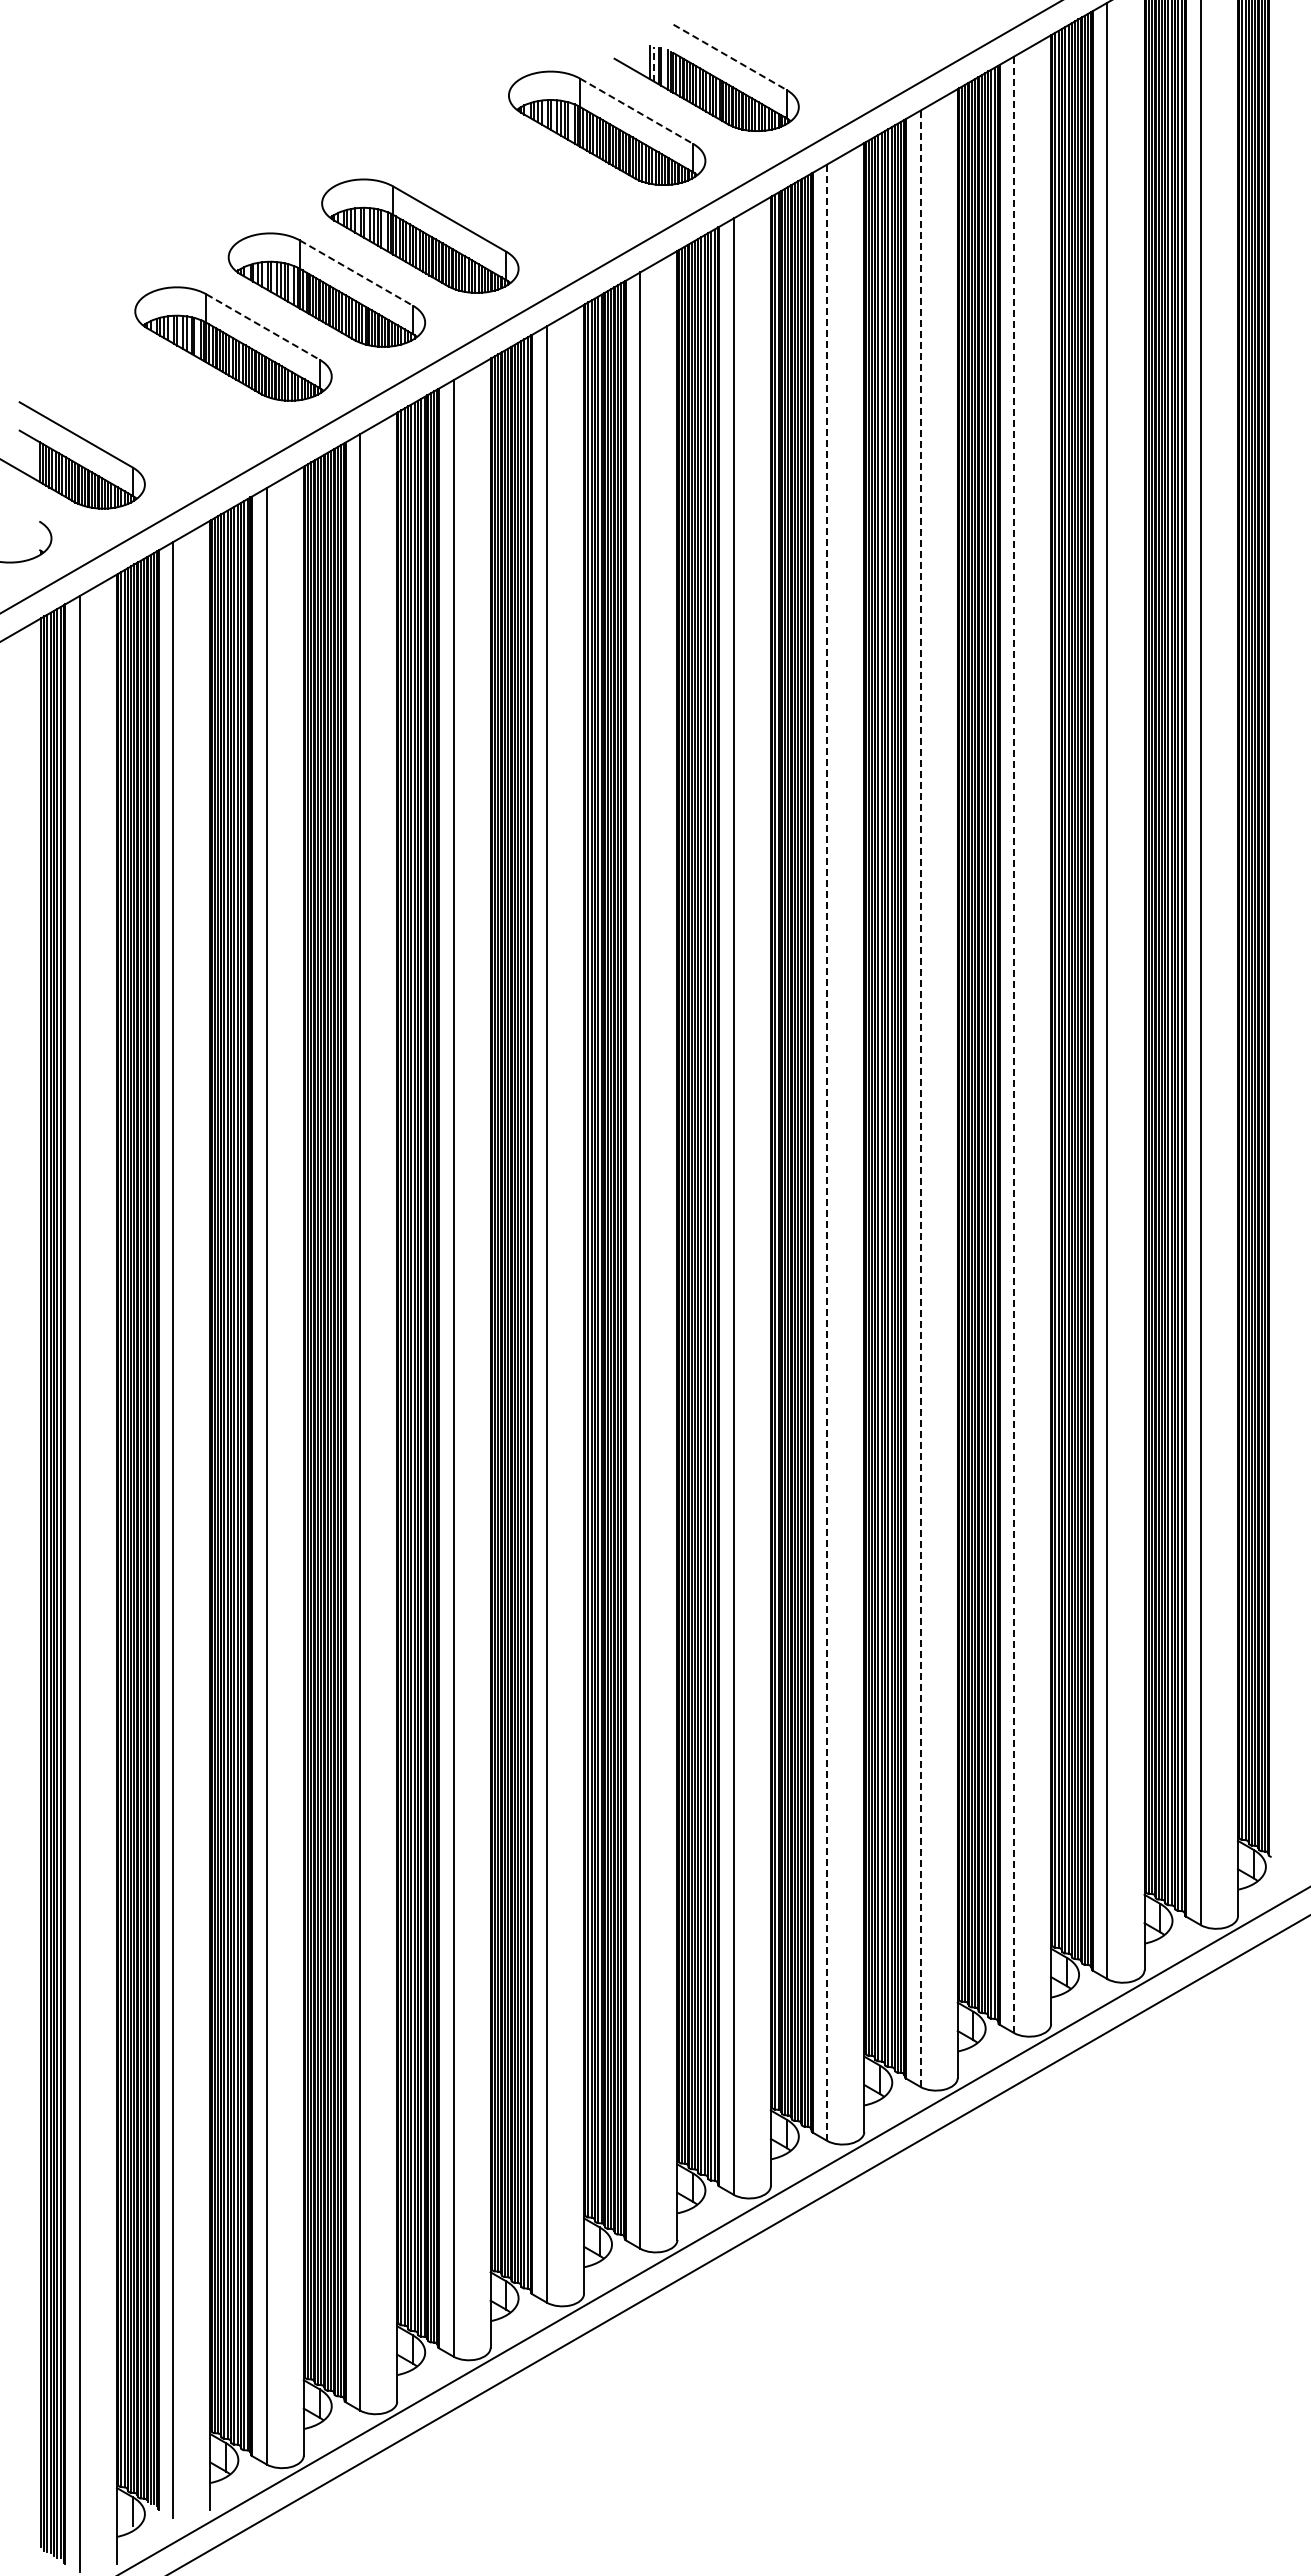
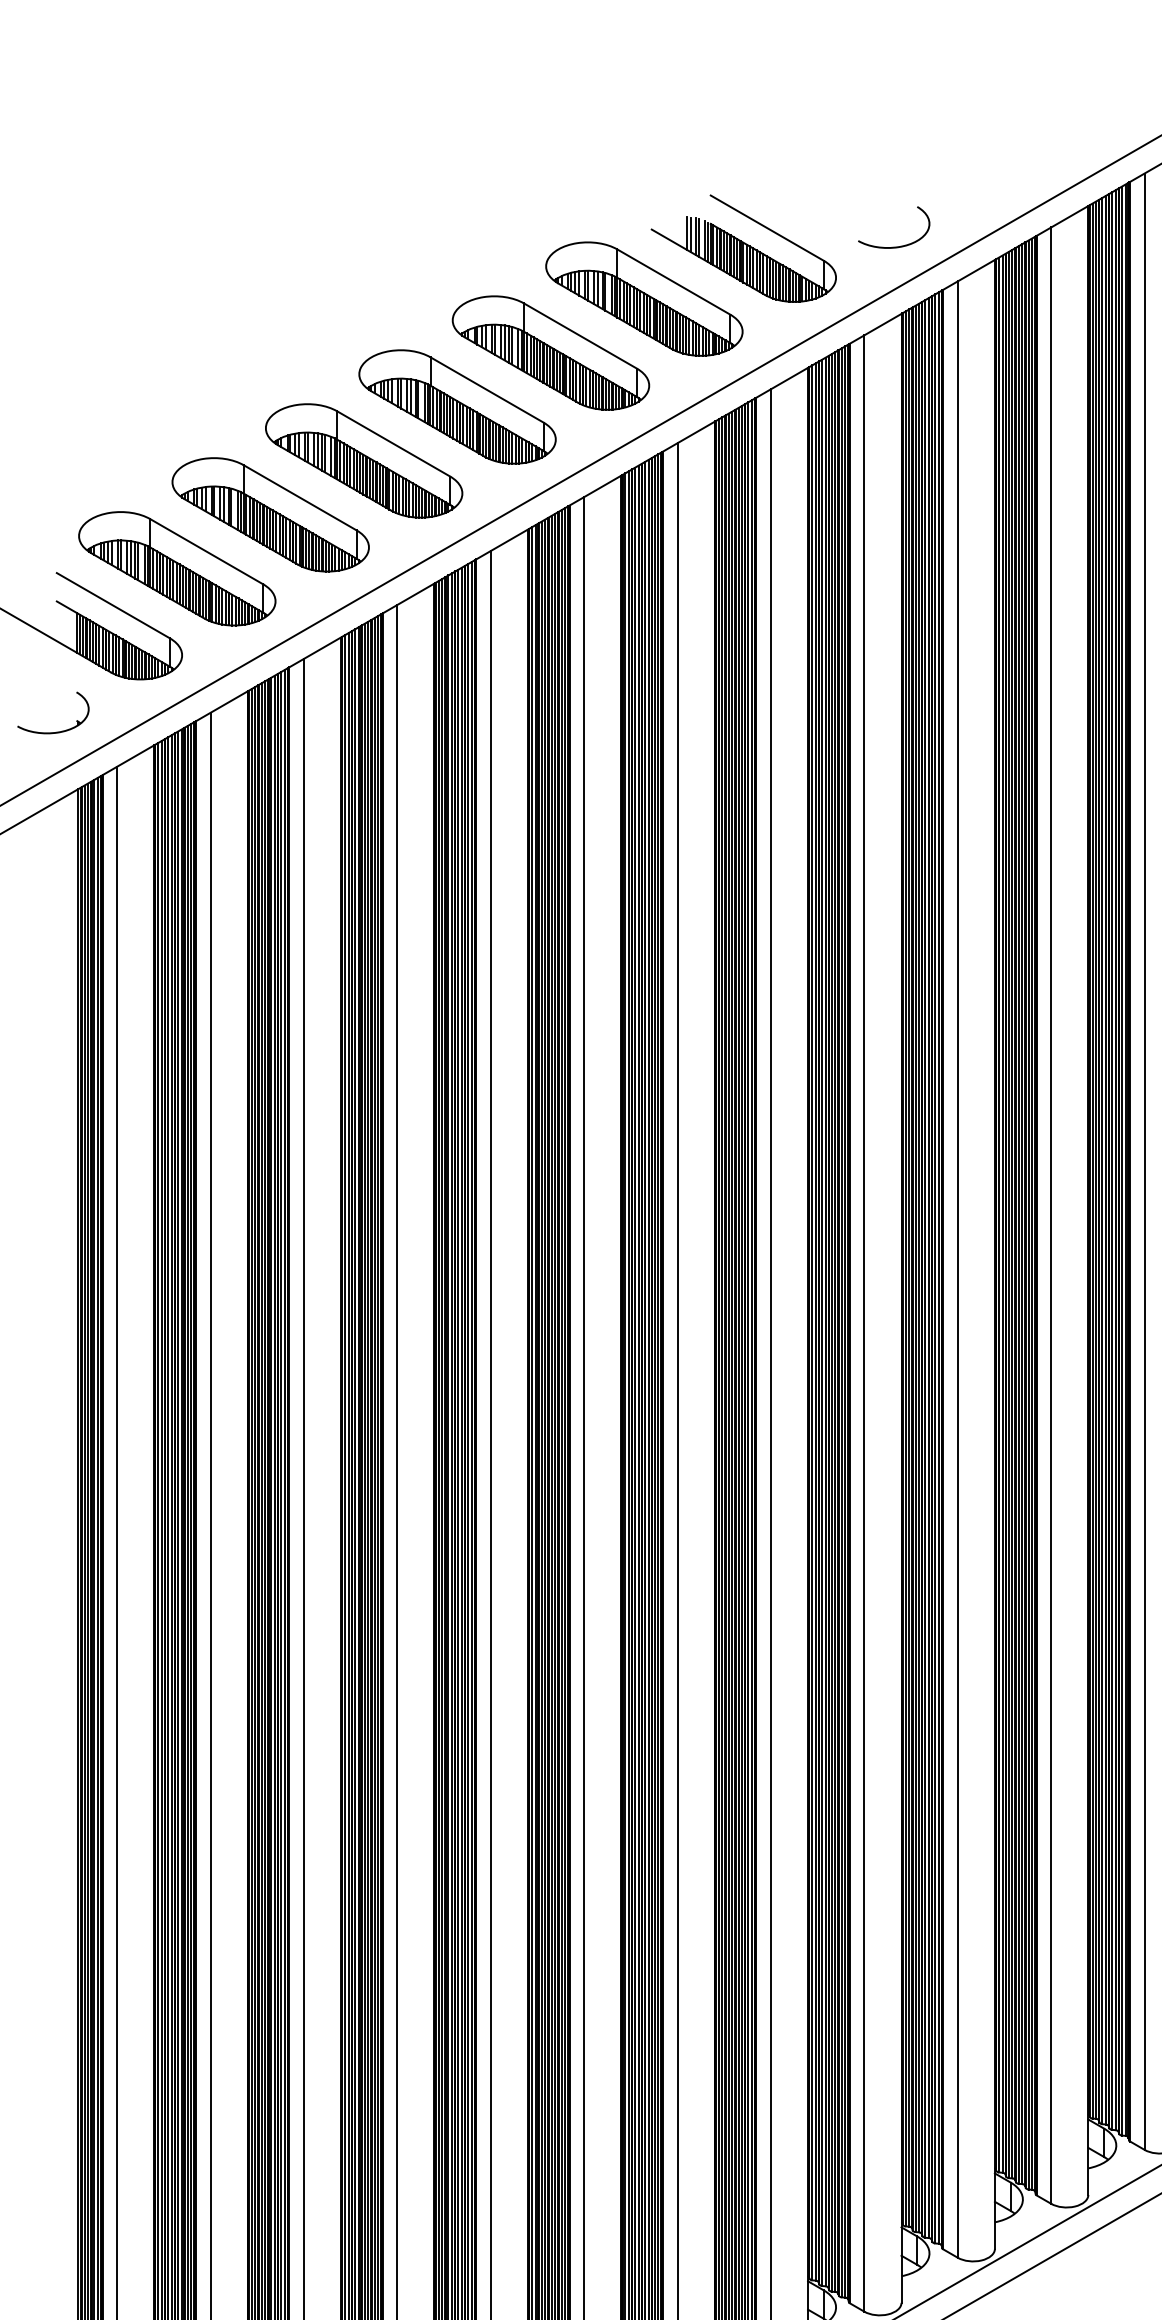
line: (730, 57) -> (767, 228), dashed -> solid
line: (654, 63) -> (691, 234), dashed -> solid
curve: (857, 75) -> (894, 246), added
line: (637, 111) -> (674, 282), dashed -> solid
part: (513, 181) -> (550, 352), added
line: (356, 273) -> (393, 444), dashed -> solid
line: (263, 327) -> (300, 498), dashed -> solid
part: (140, 397) -> (177, 568), added
line: (1014, 1044) -> (1051, 1215), dashed -> solid
line: (920, 1098) -> (957, 1269), dashed -> solid
line: (827, 1152) -> (864, 1323), dashed -> solid

